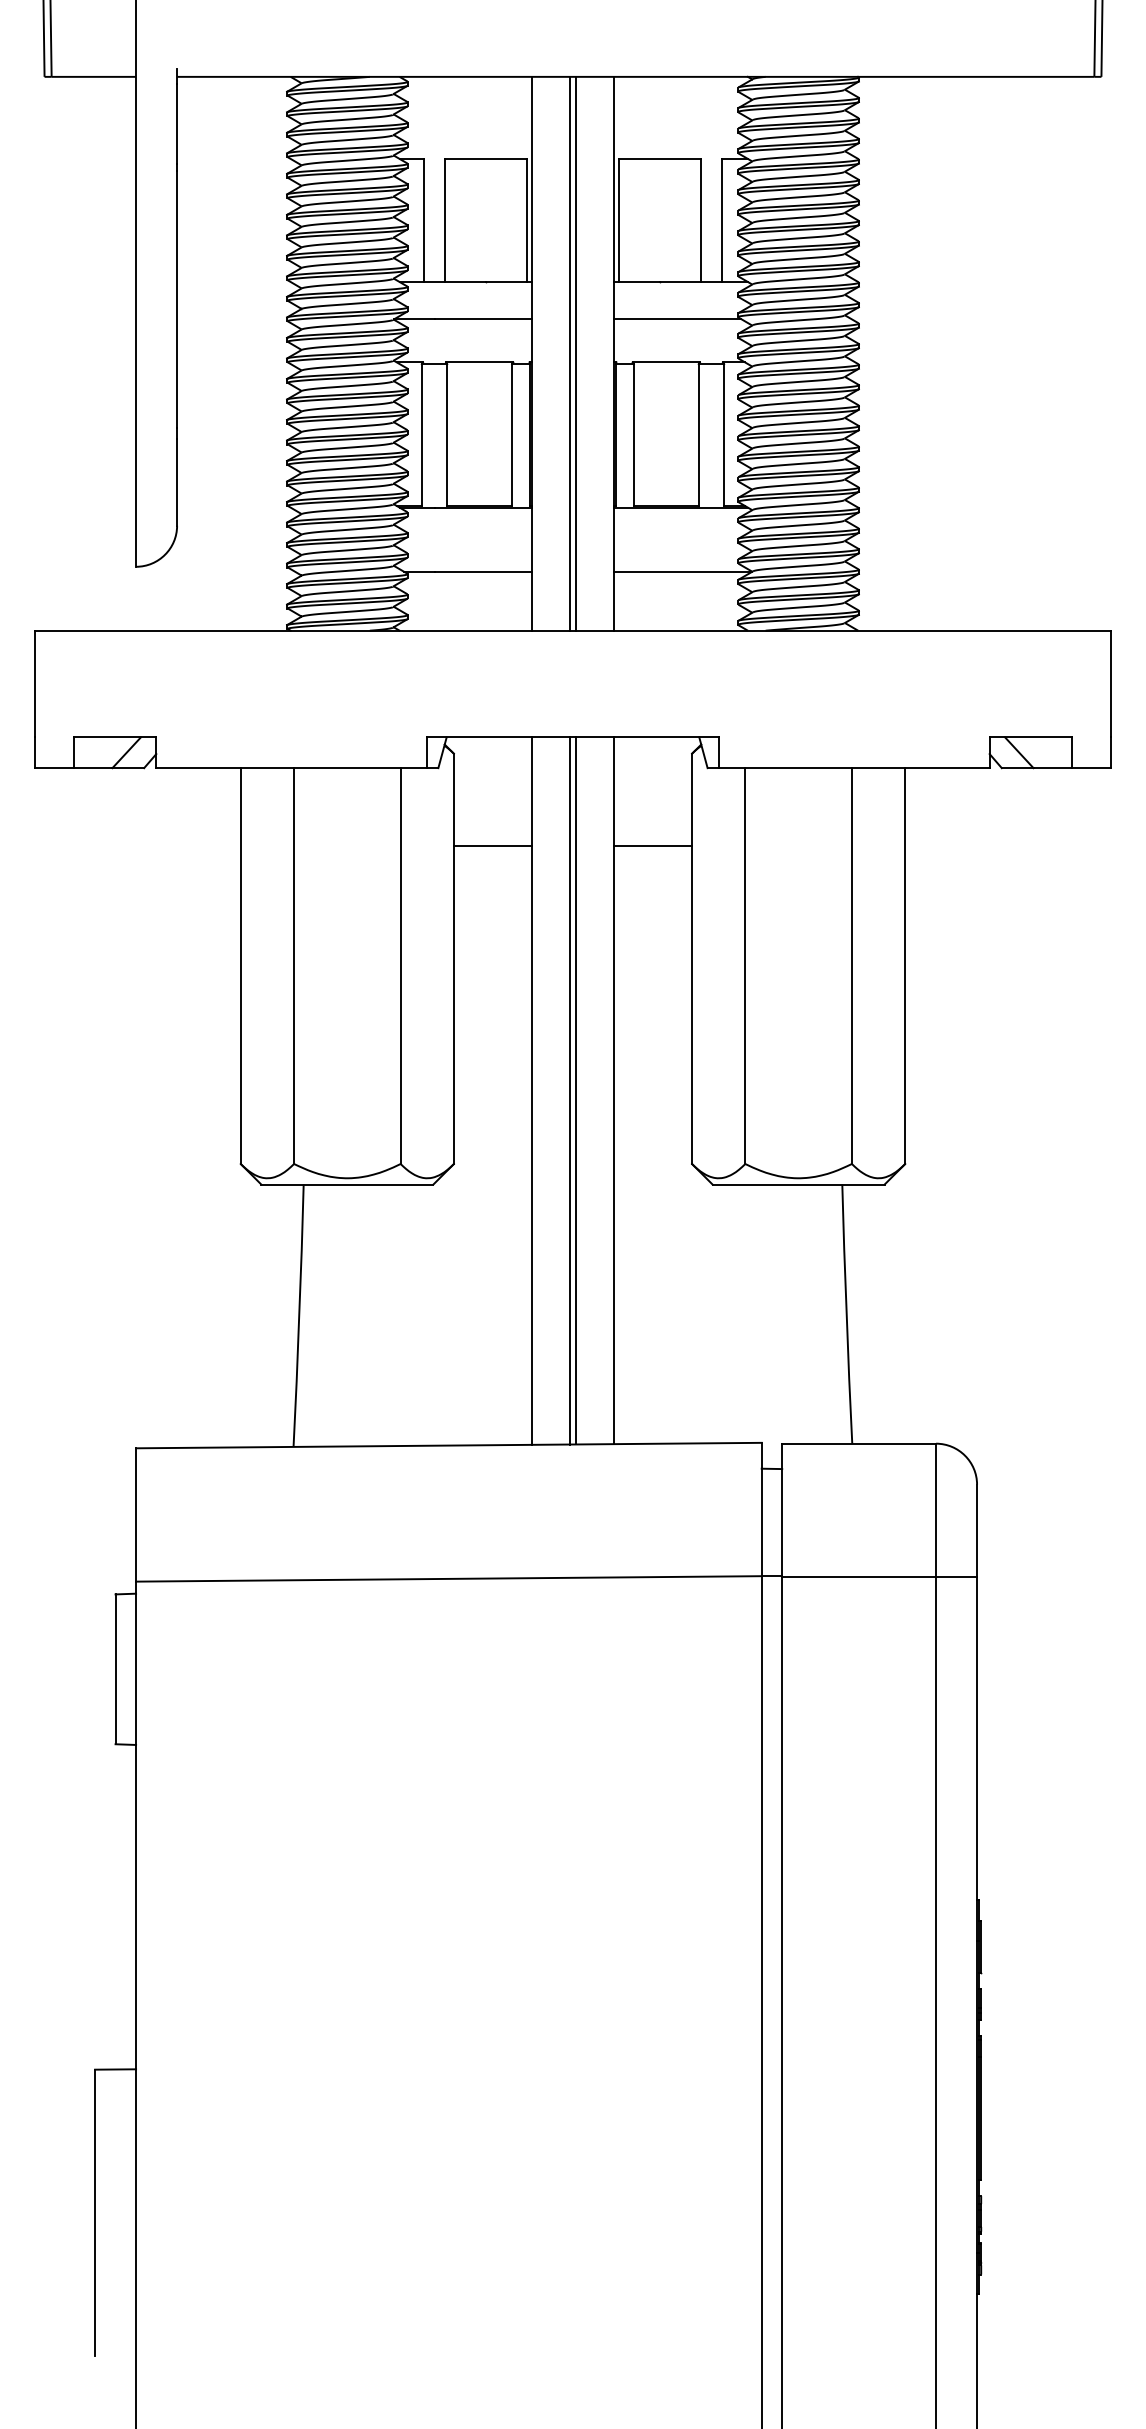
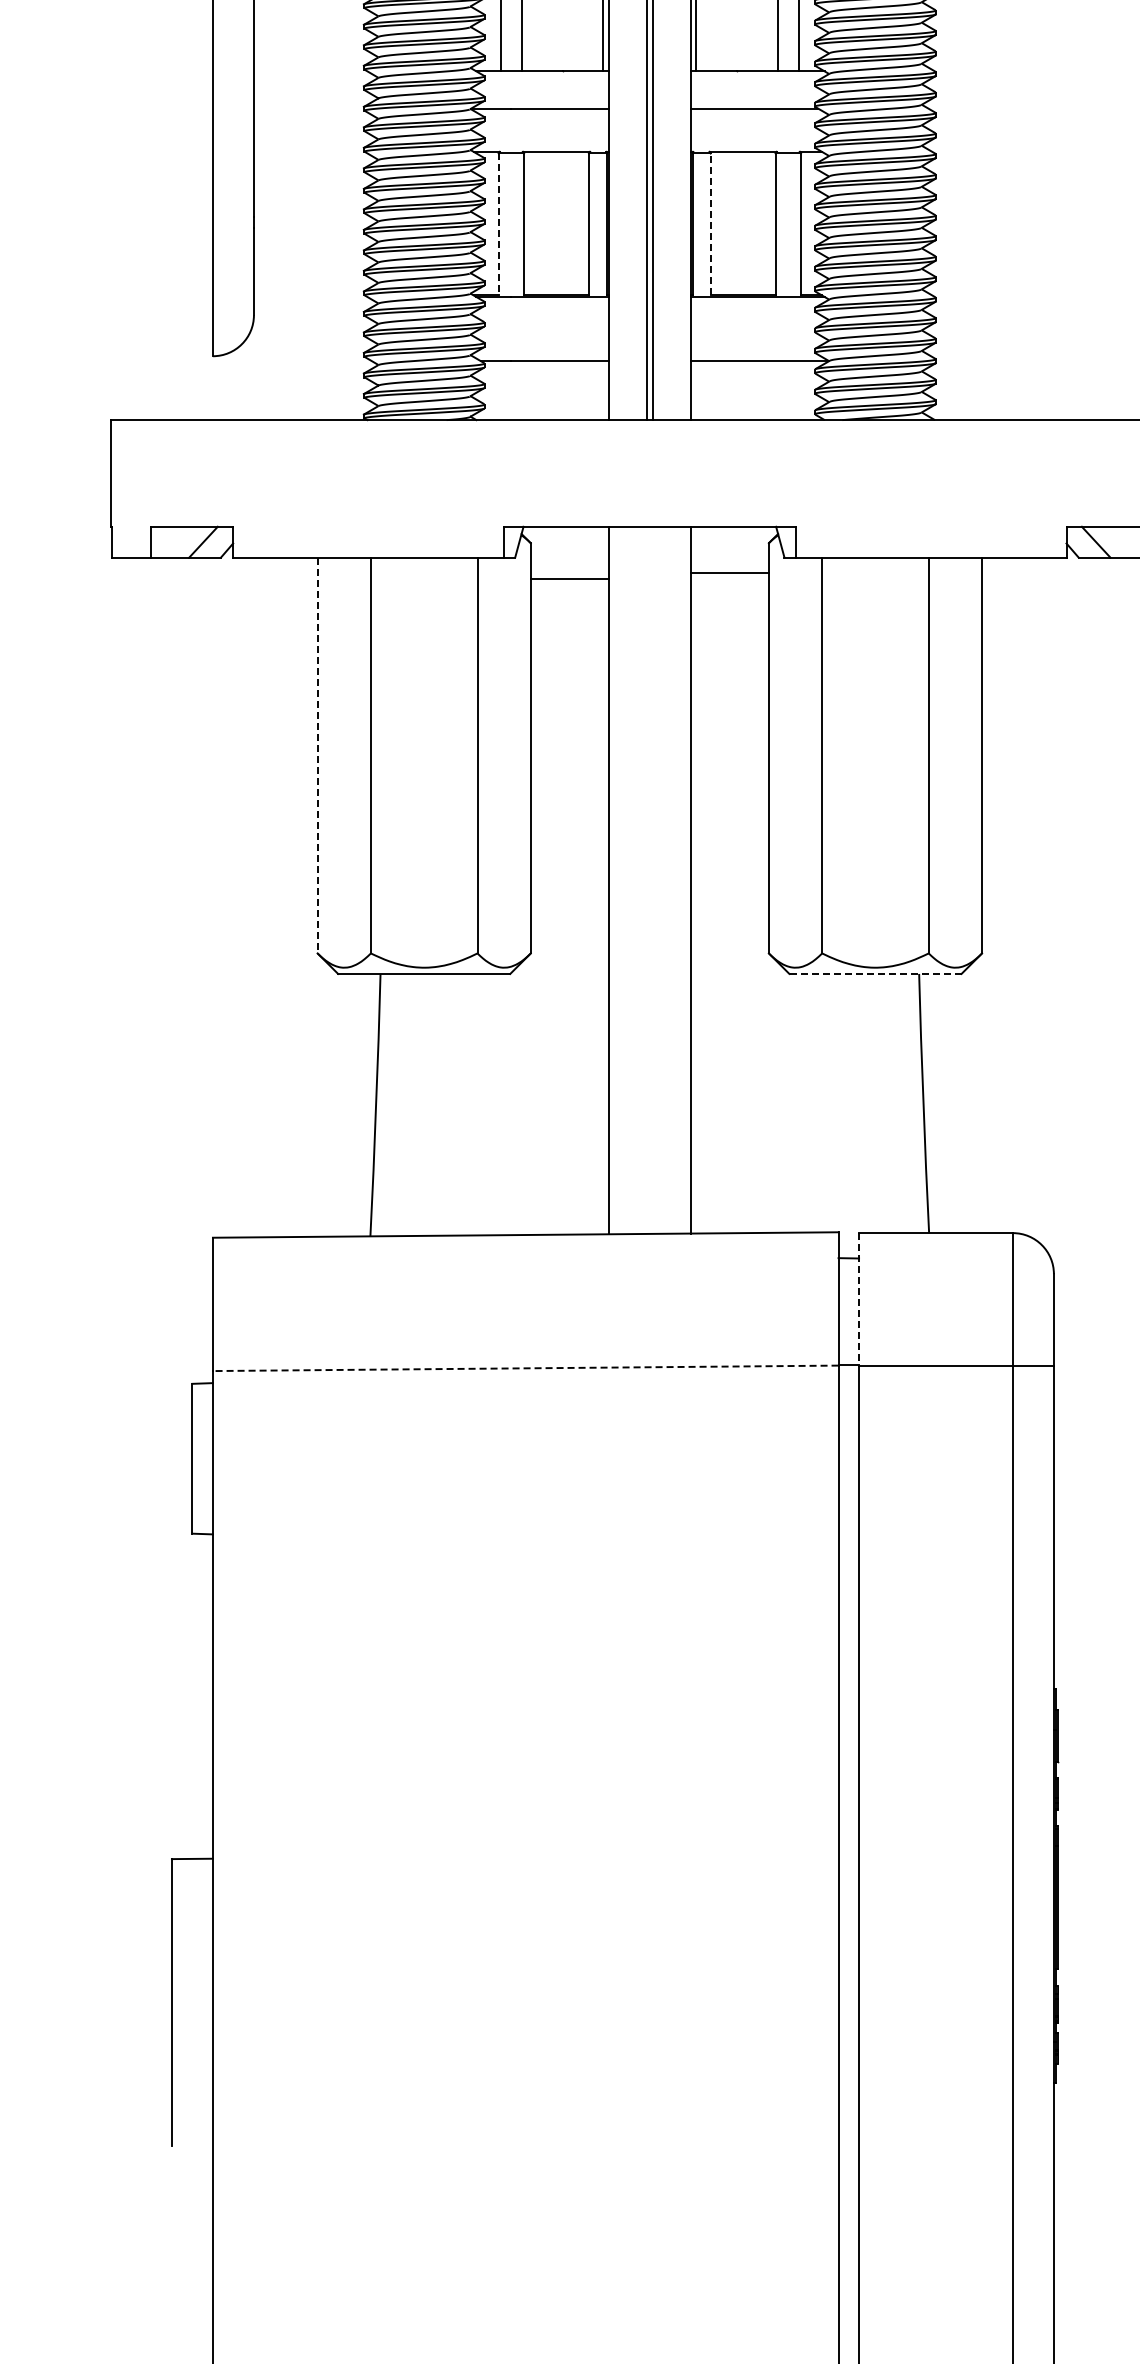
line: (421, 435) -> (498, 224), solid -> dashed
line: (633, 435) -> (710, 224), solid -> dashed
line: (492, 846) -> (569, 578), moved
line: (653, 846) -> (730, 572), moved
line: (240, 966) -> (317, 755), solid -> dashed
line: (570, 1090) -> (647, 879), removed
line: (575, 1090) -> (652, 879), removed
line: (798, 1184) -> (875, 973), solid -> dashed
line: (782, 1510) -> (859, 1299), solid -> dashed
line: (448, 1578) -> (525, 1367), solid -> dashed

